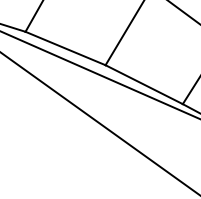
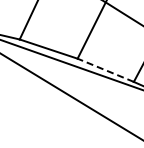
line: (143, 84) -> (105, 70), solid -> dashed

